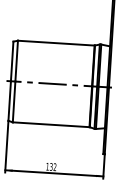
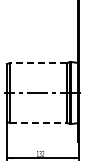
line: (54, 43) -> (37, 63), solid -> dashed
line: (51, 125) -> (38, 123), solid -> dashed

